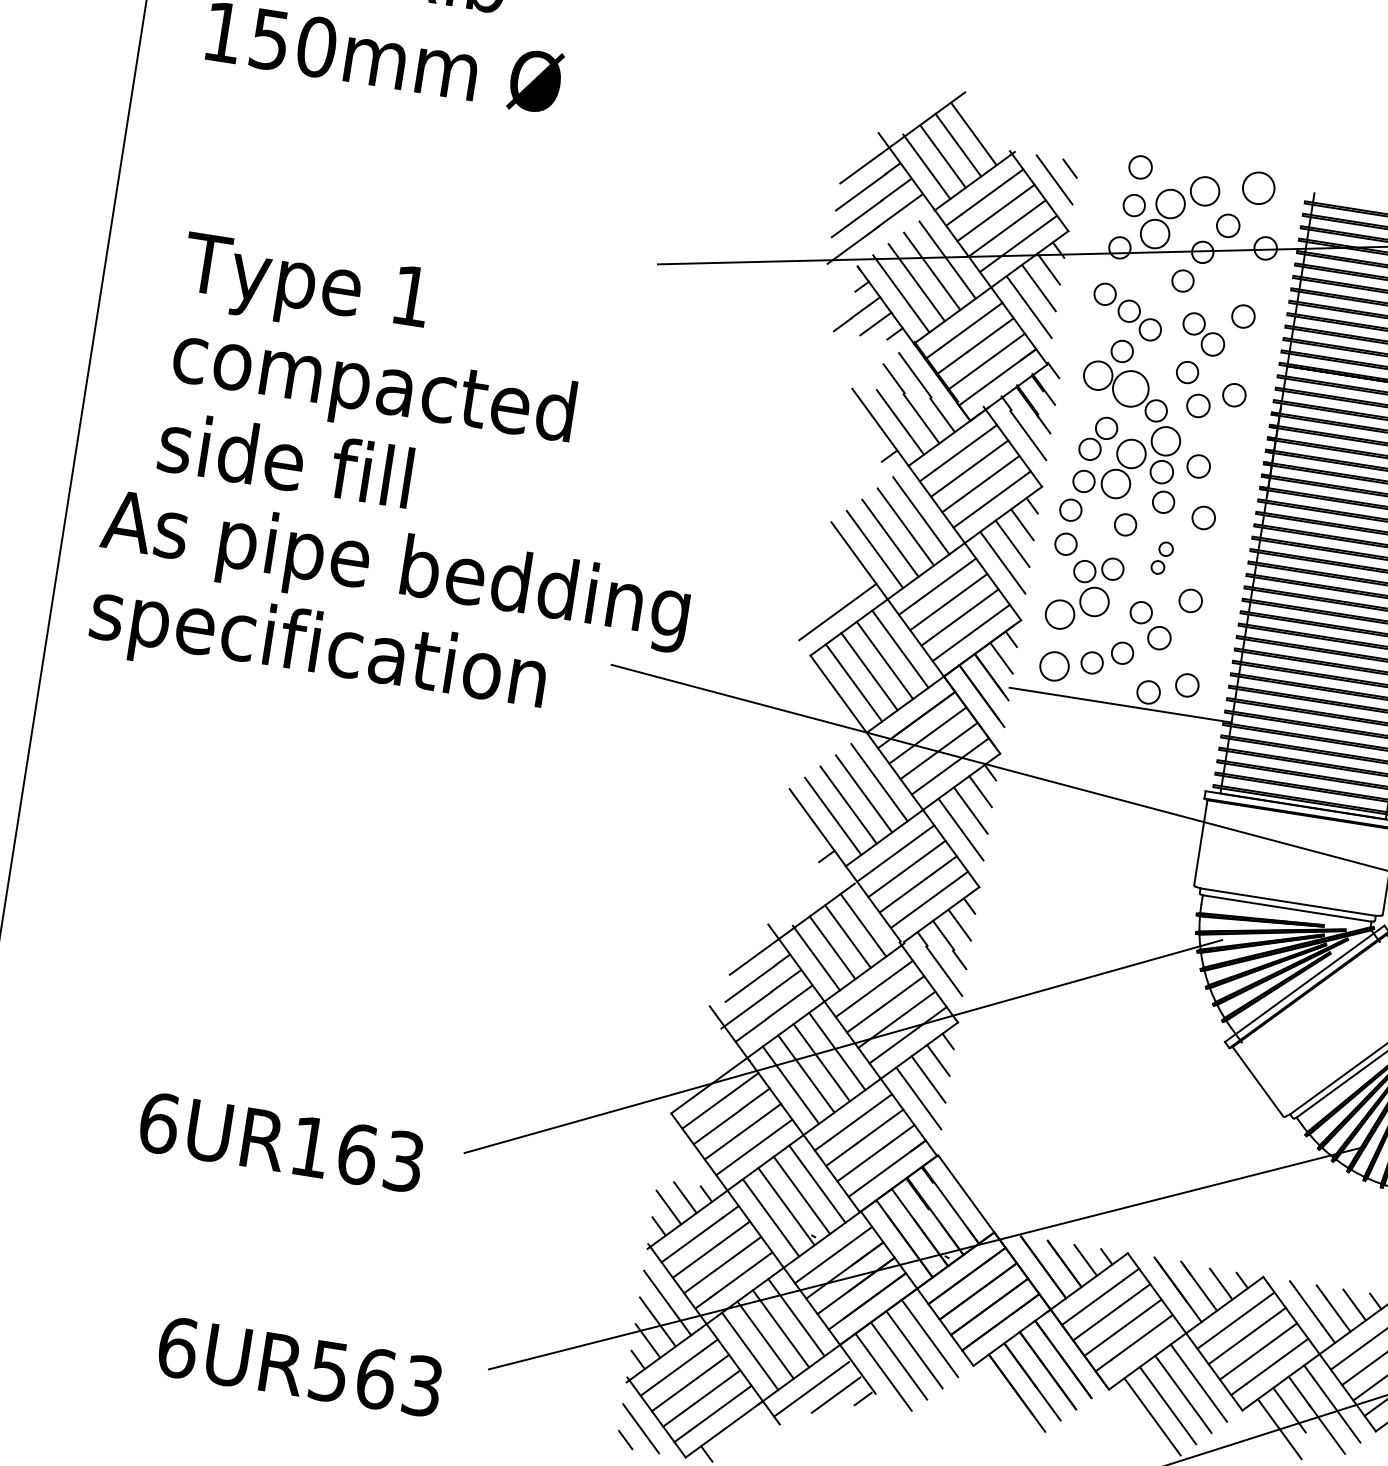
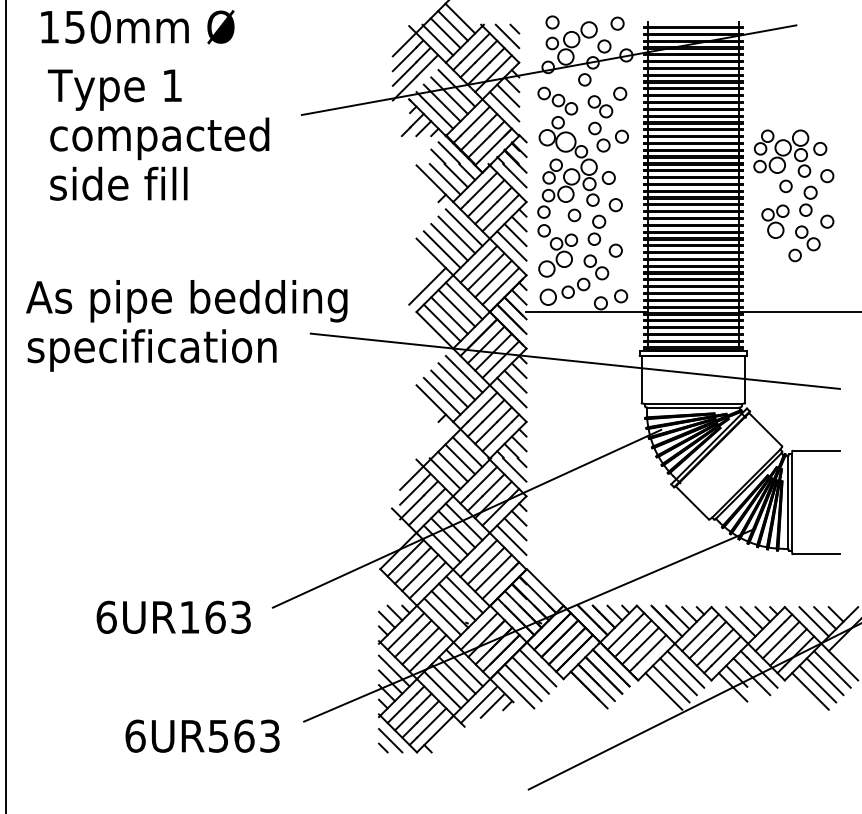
circle: (1258, 187) -> (617, 23), size x0.71
text: (372, 380) -> (158, 134), moved
part: (1161, 556) -> (596, 229), size x1.67

